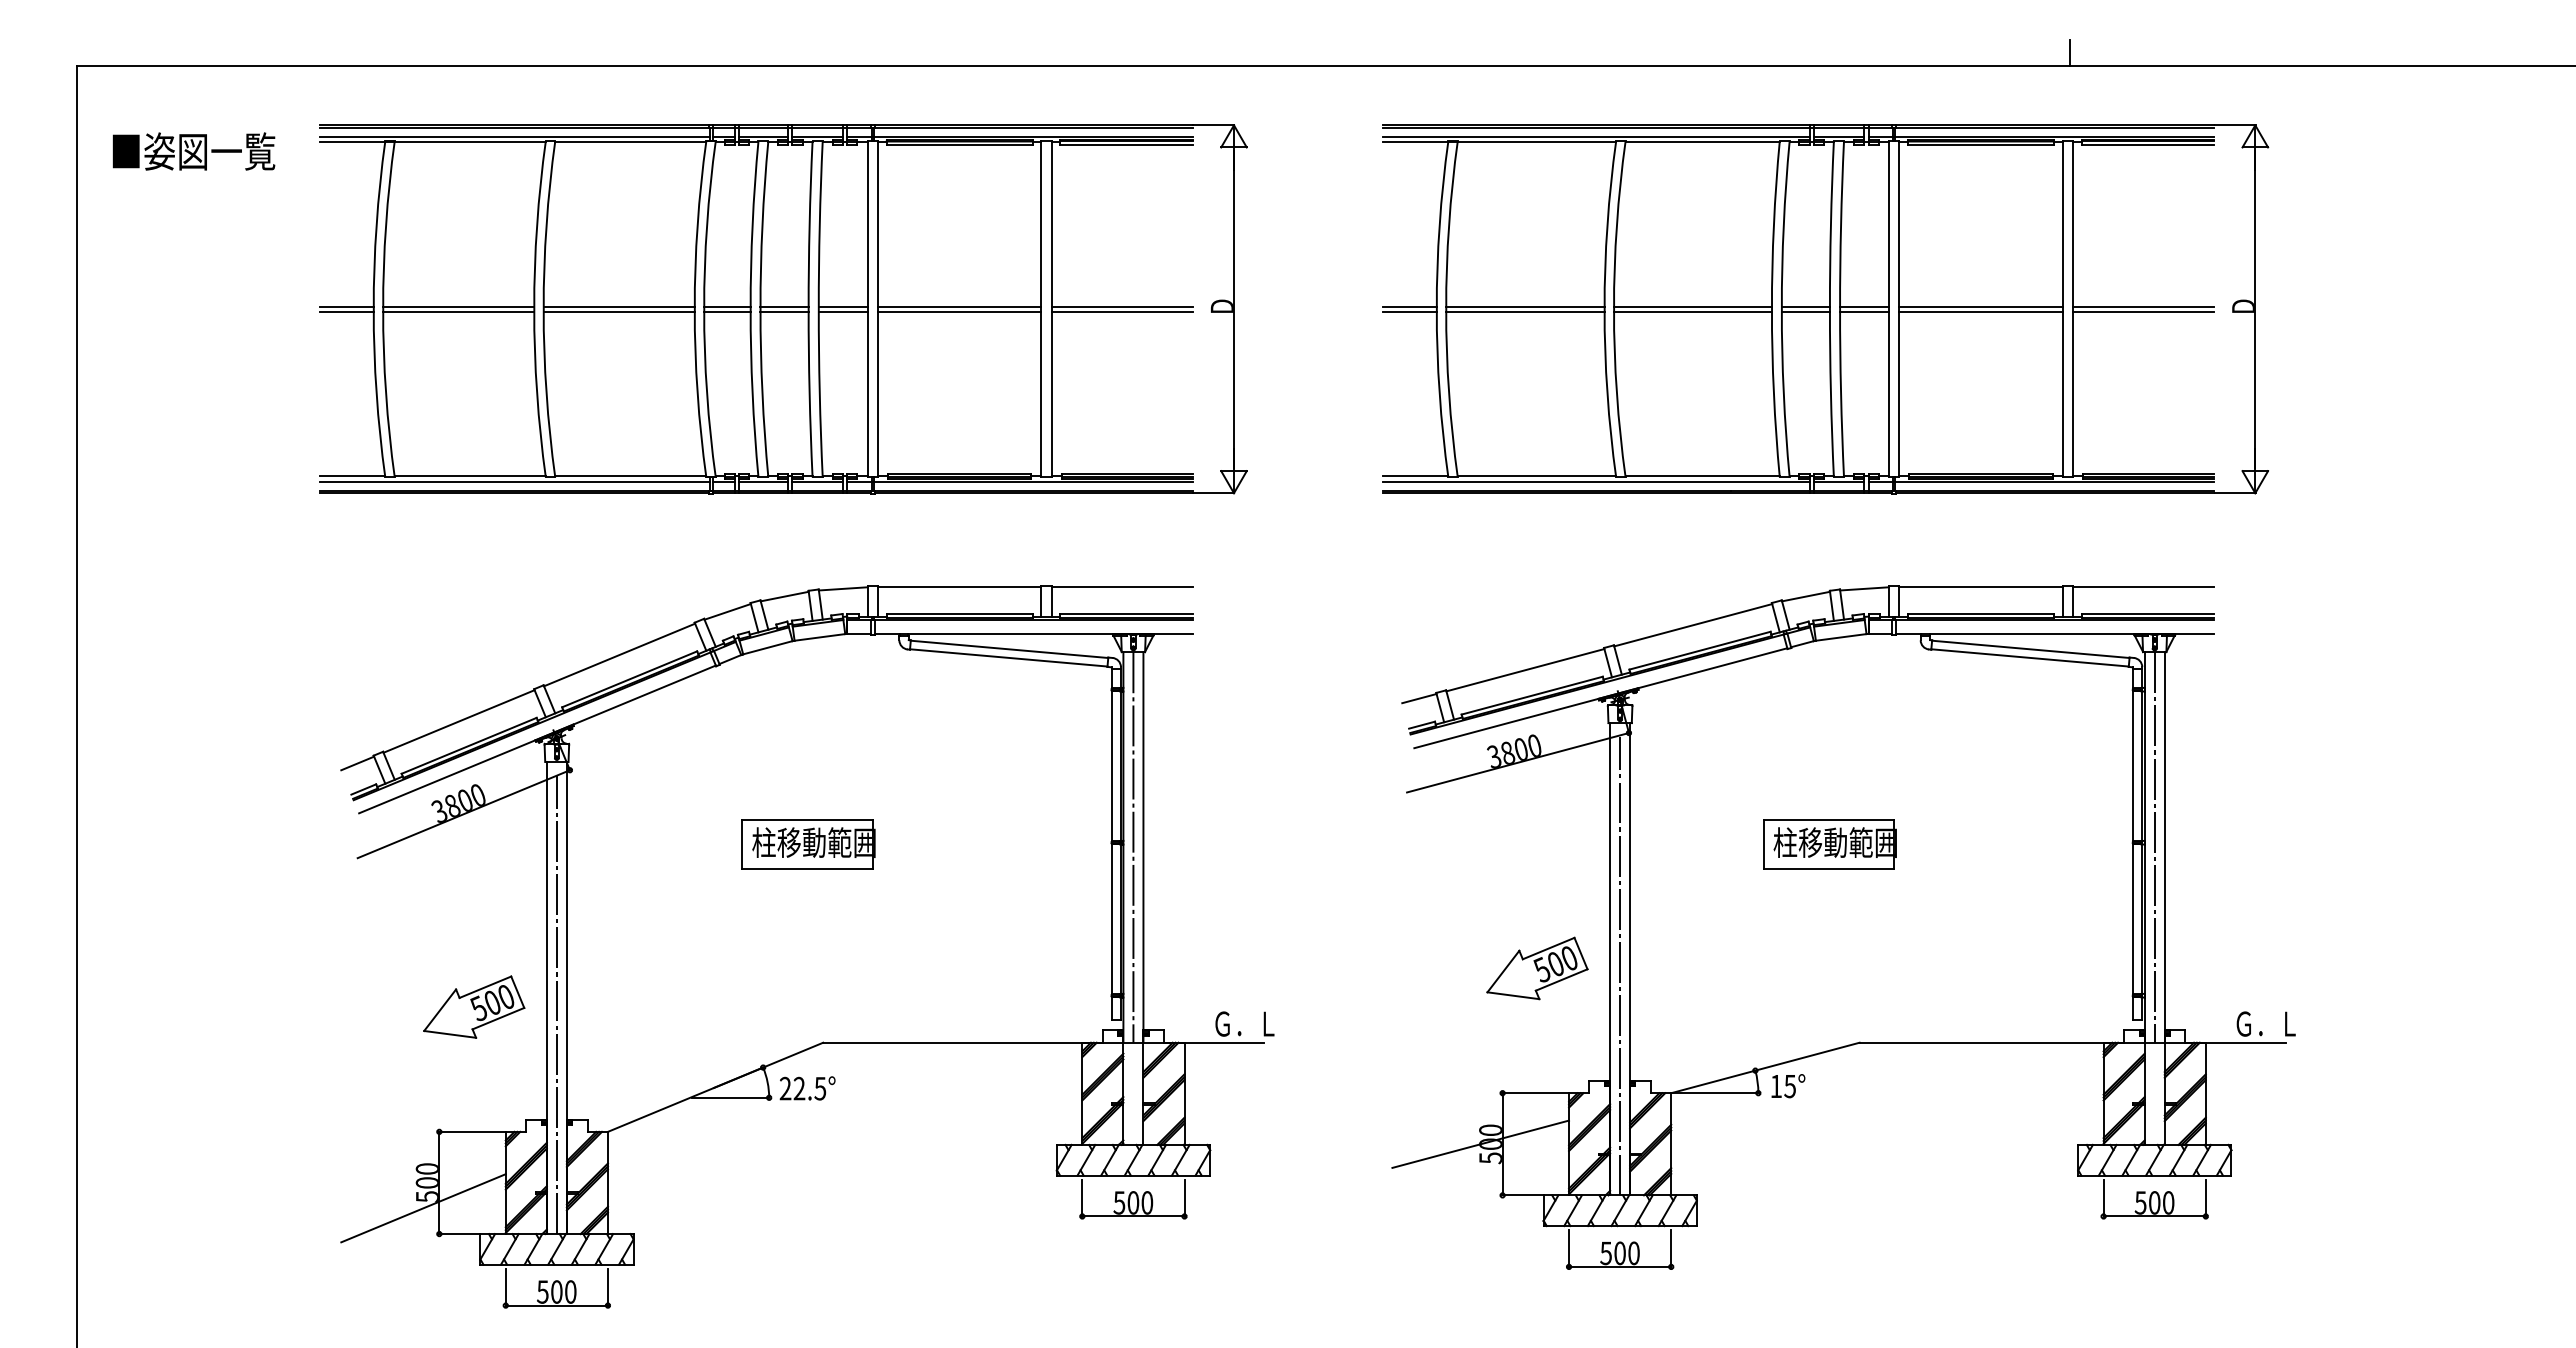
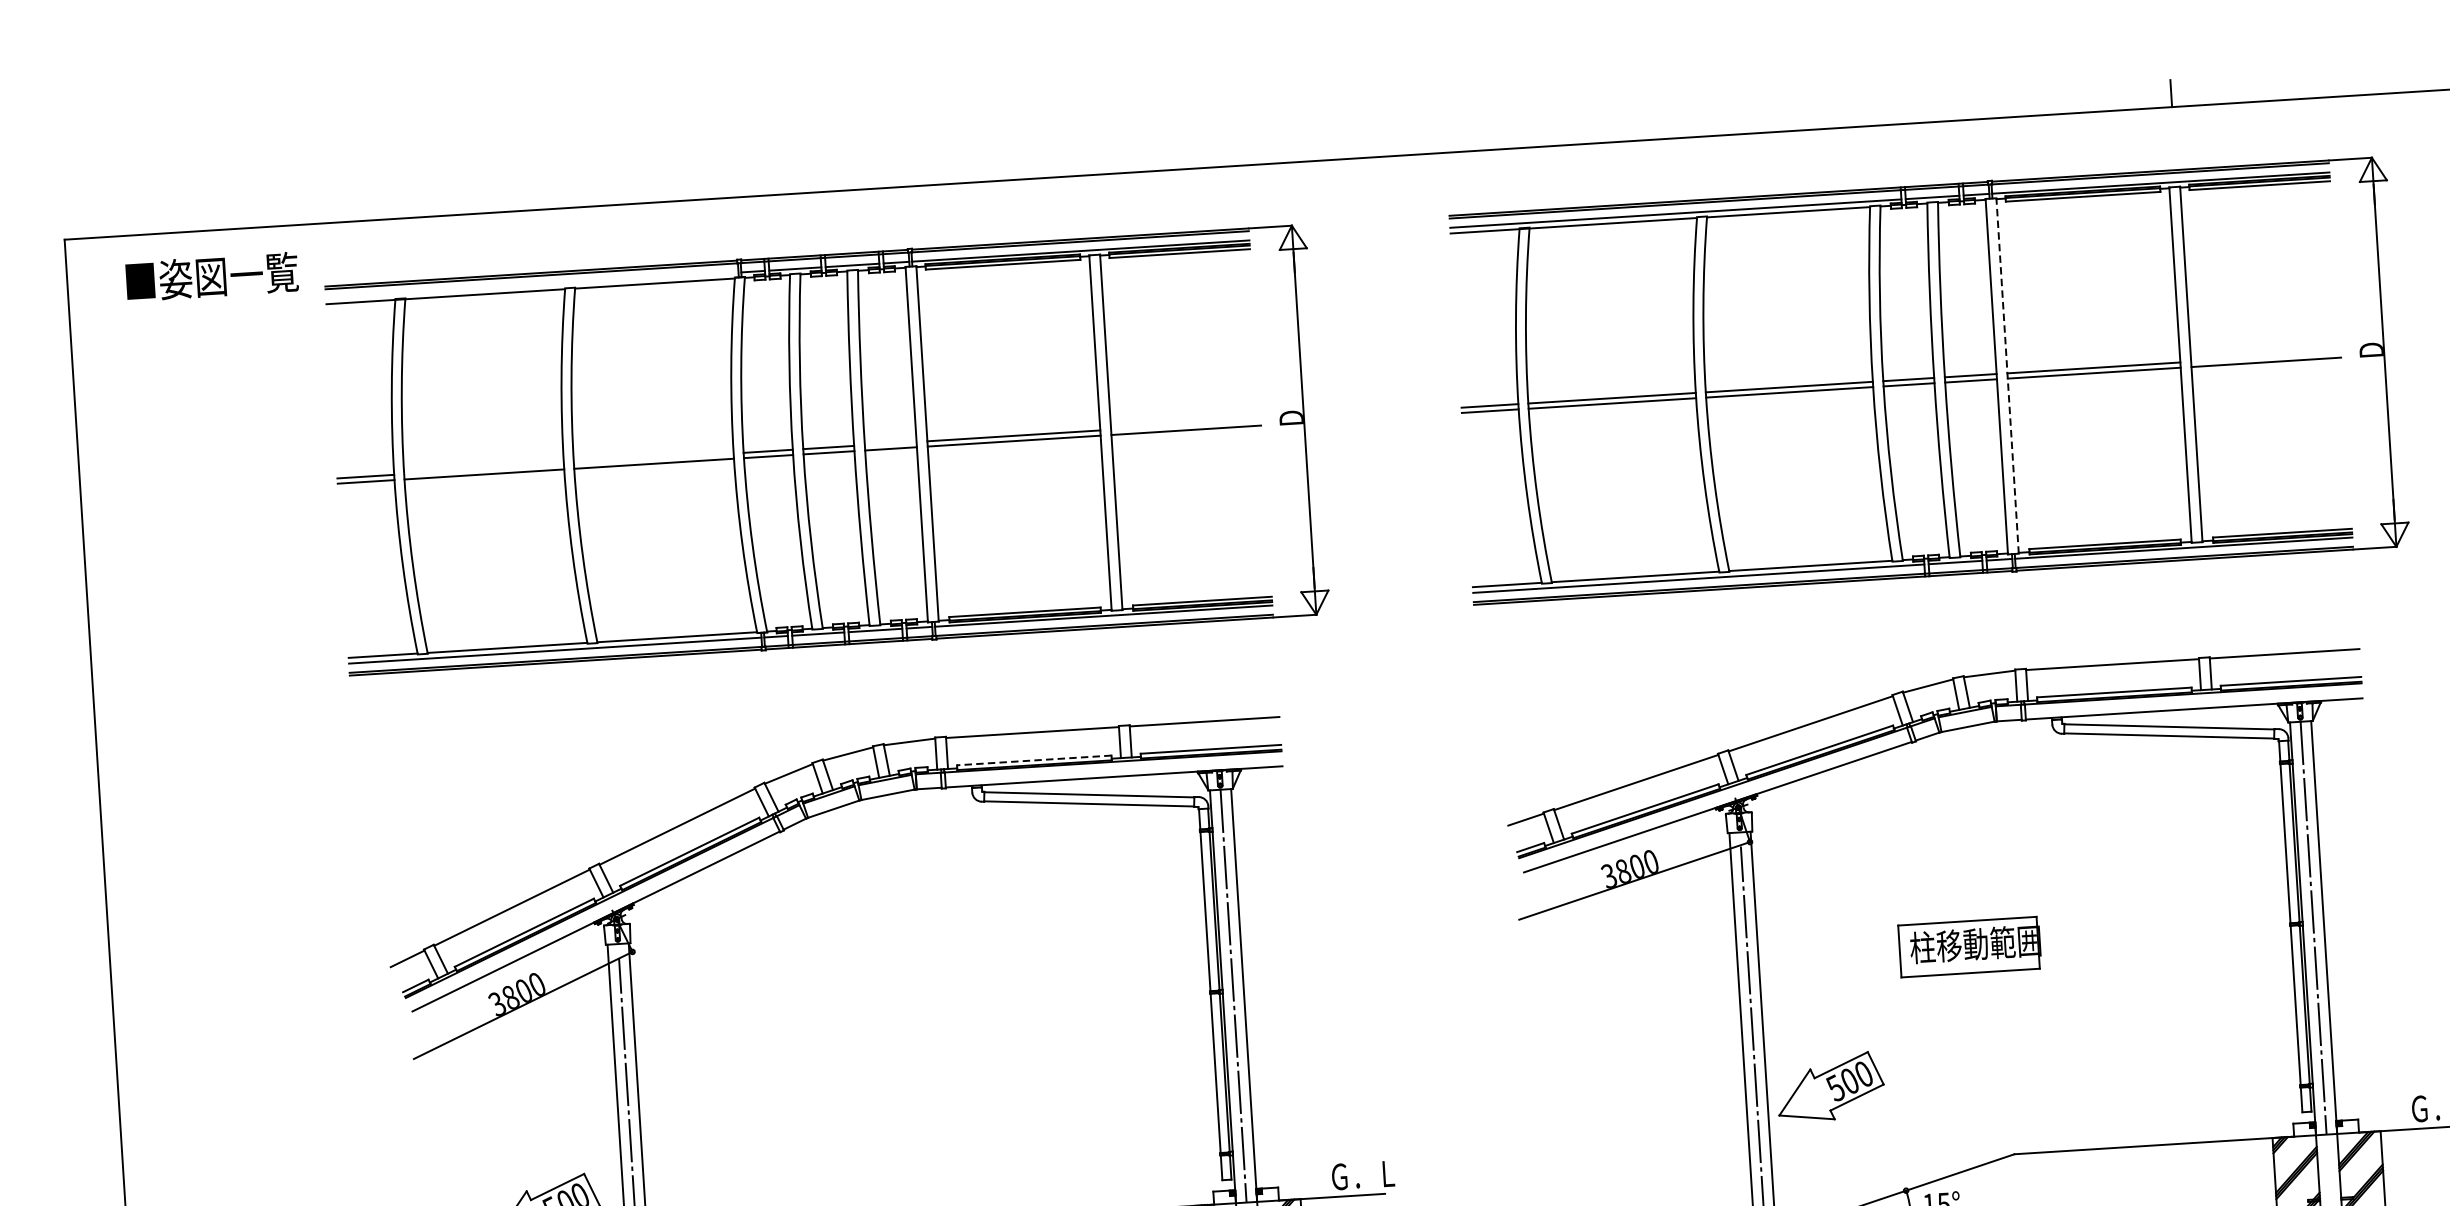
line: (515, 136) -> (532, 285), removed
text: (193, 151) -> (211, 276), moved
line: (458, 306) -> (483, 468), removed
line: (618, 306) -> (653, 458), removed
line: (842, 306) -> (889, 443), removed
line: (1122, 306) -> (1186, 424), removed
line: (2143, 306) -> (2265, 356), removed
line: (1899, 308) -> (2007, 375), solid -> dashed
line: (959, 613) -> (1034, 760), solid -> dashed
part: (808, 844) -> (889, 1014), removed
part: (1537, 968) -> (1830, 1087), moved

